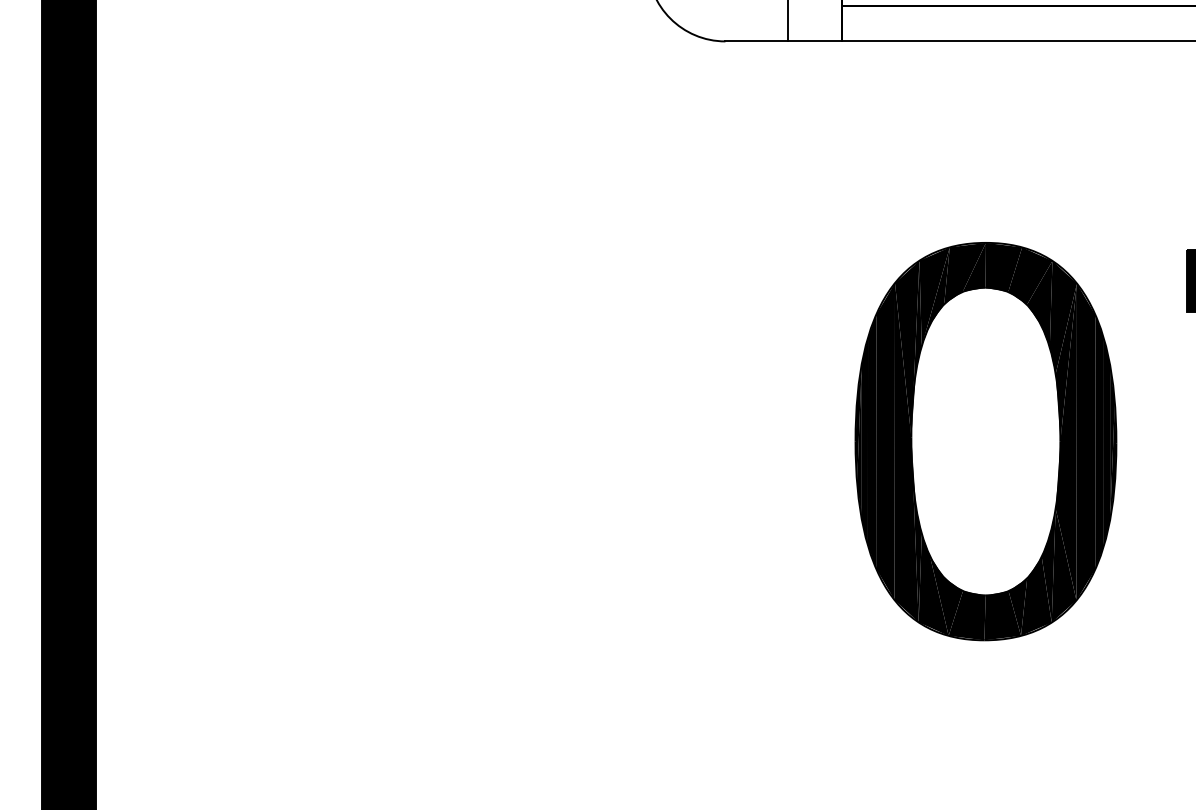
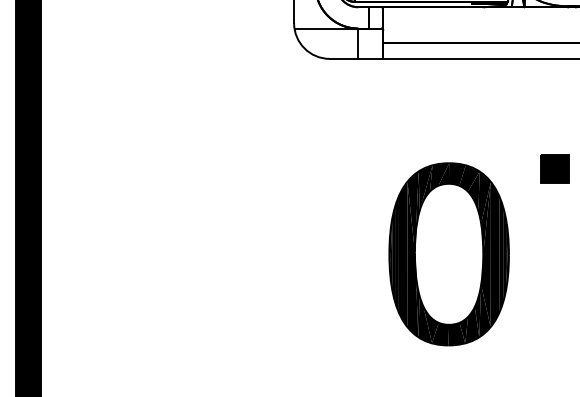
part: (984, 441) -> (448, 254), moved

